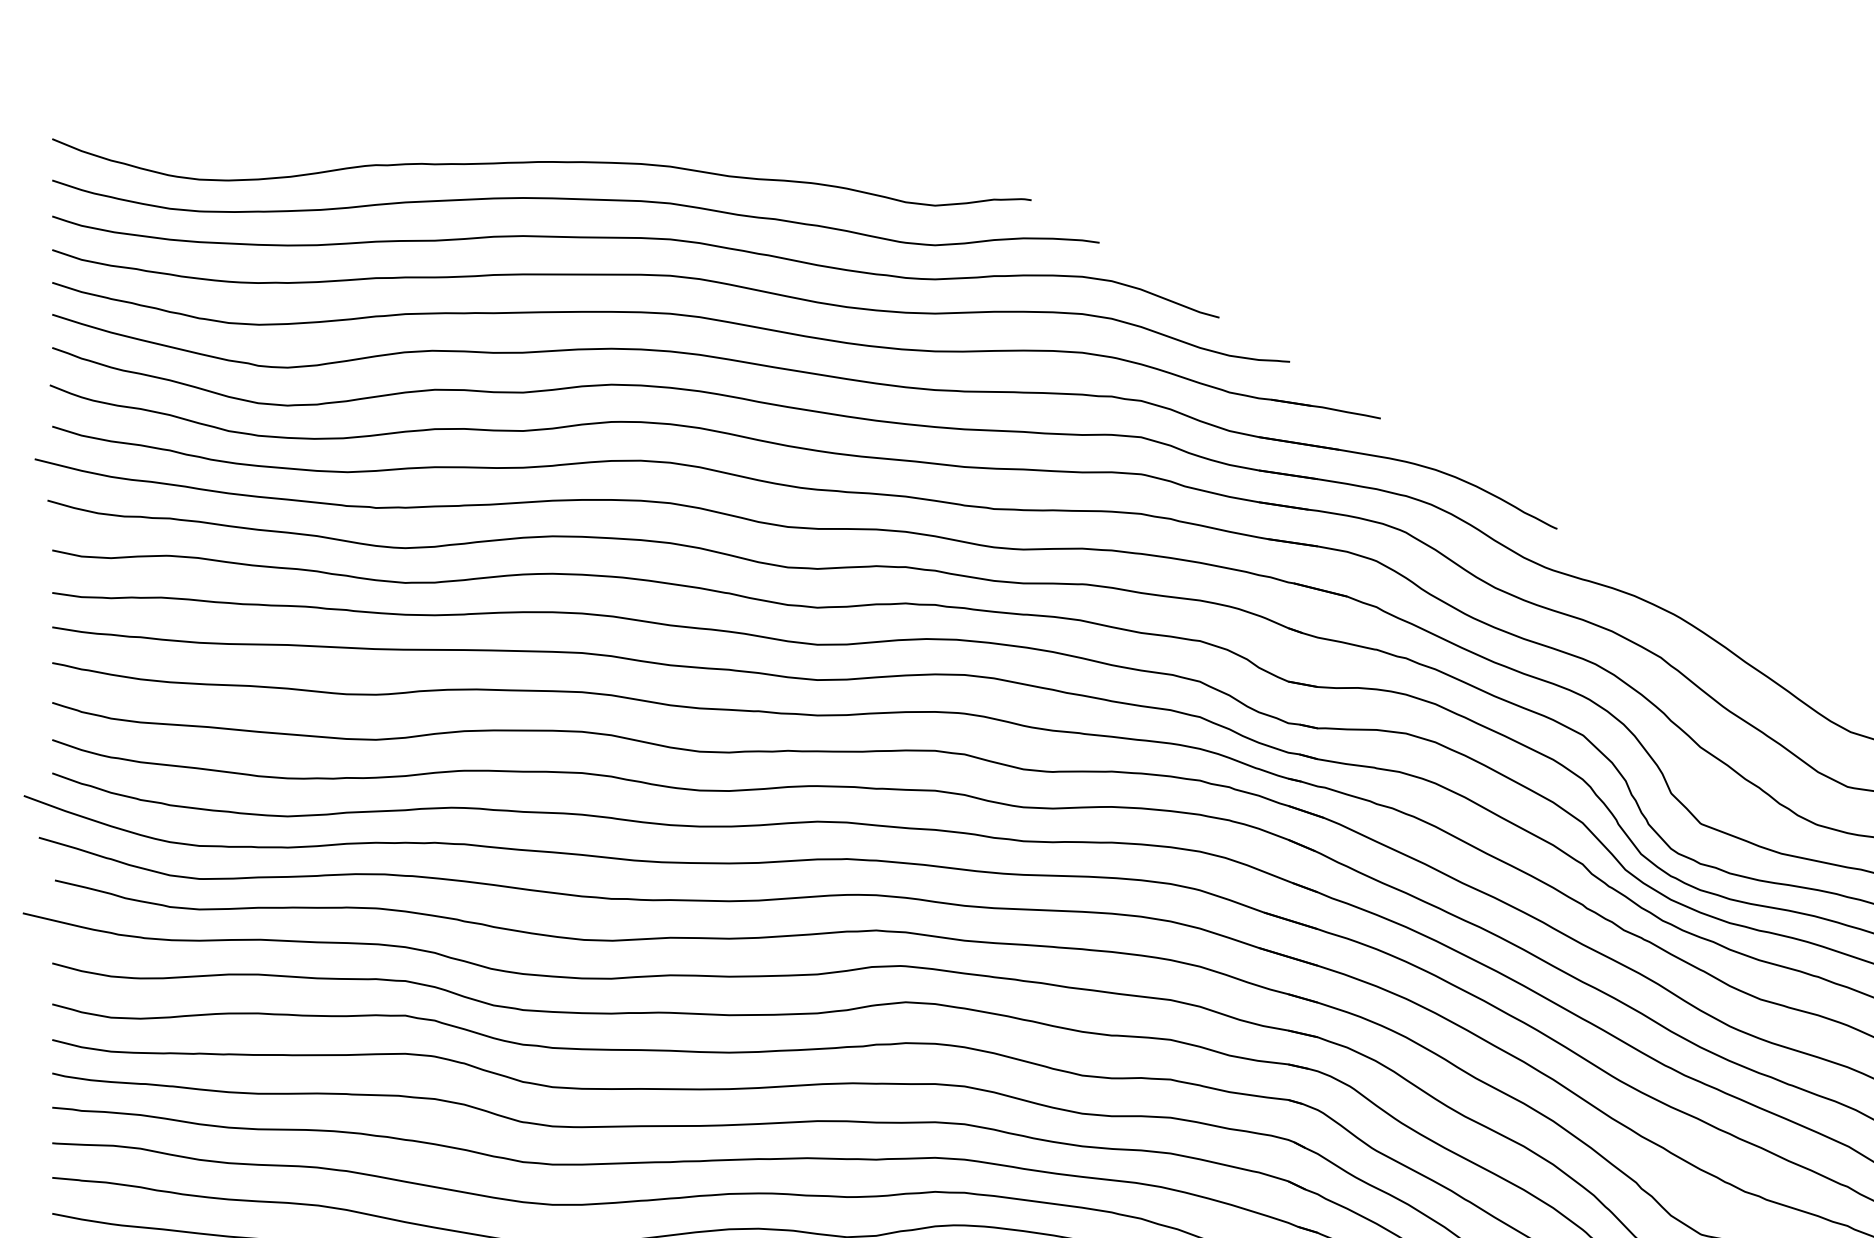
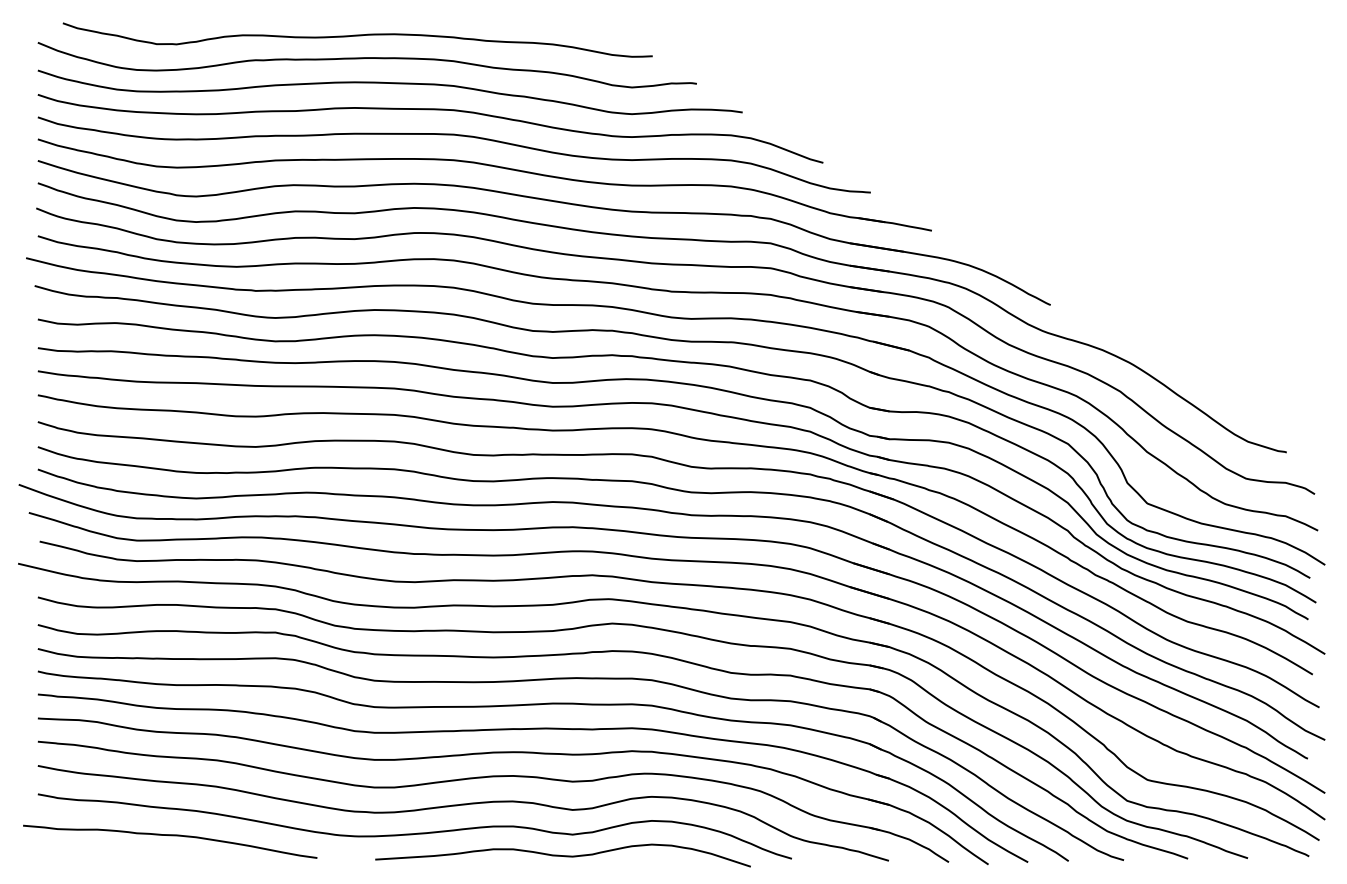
curve: (527, 129) -> (357, 36), added

